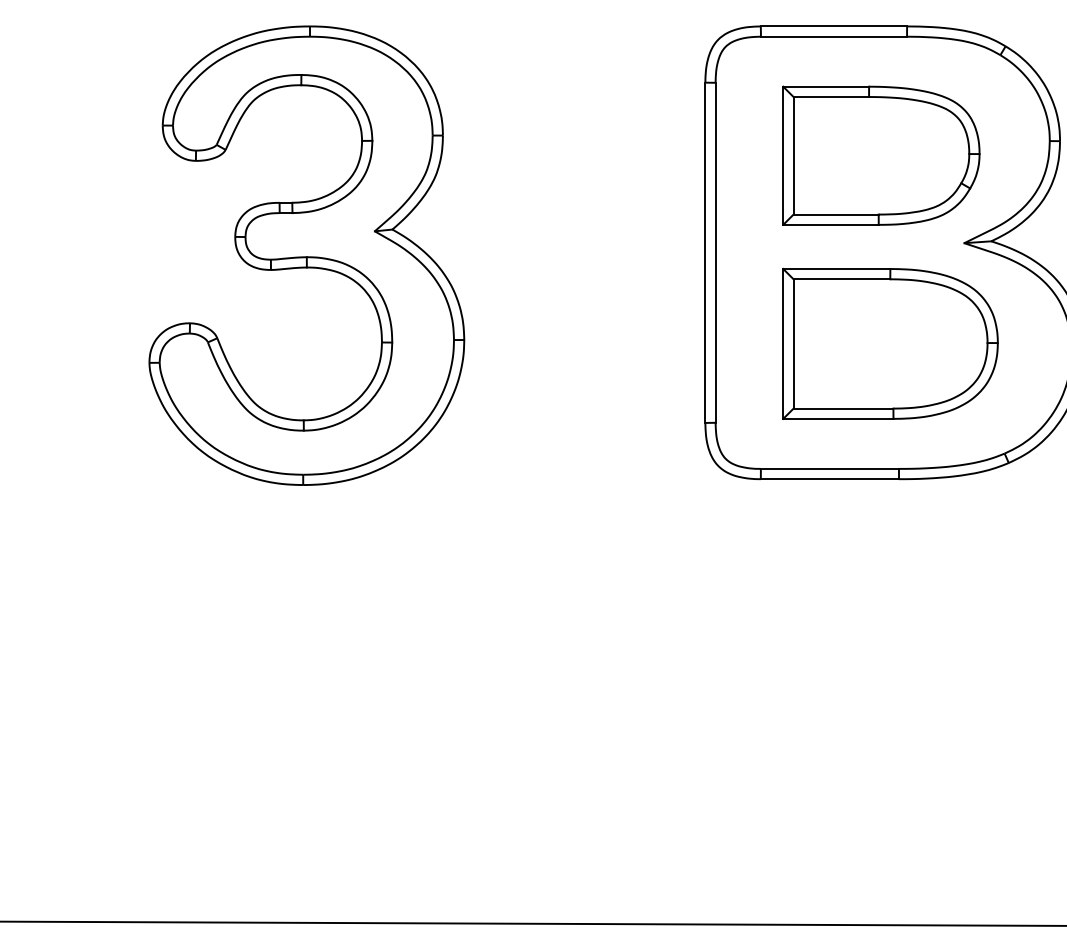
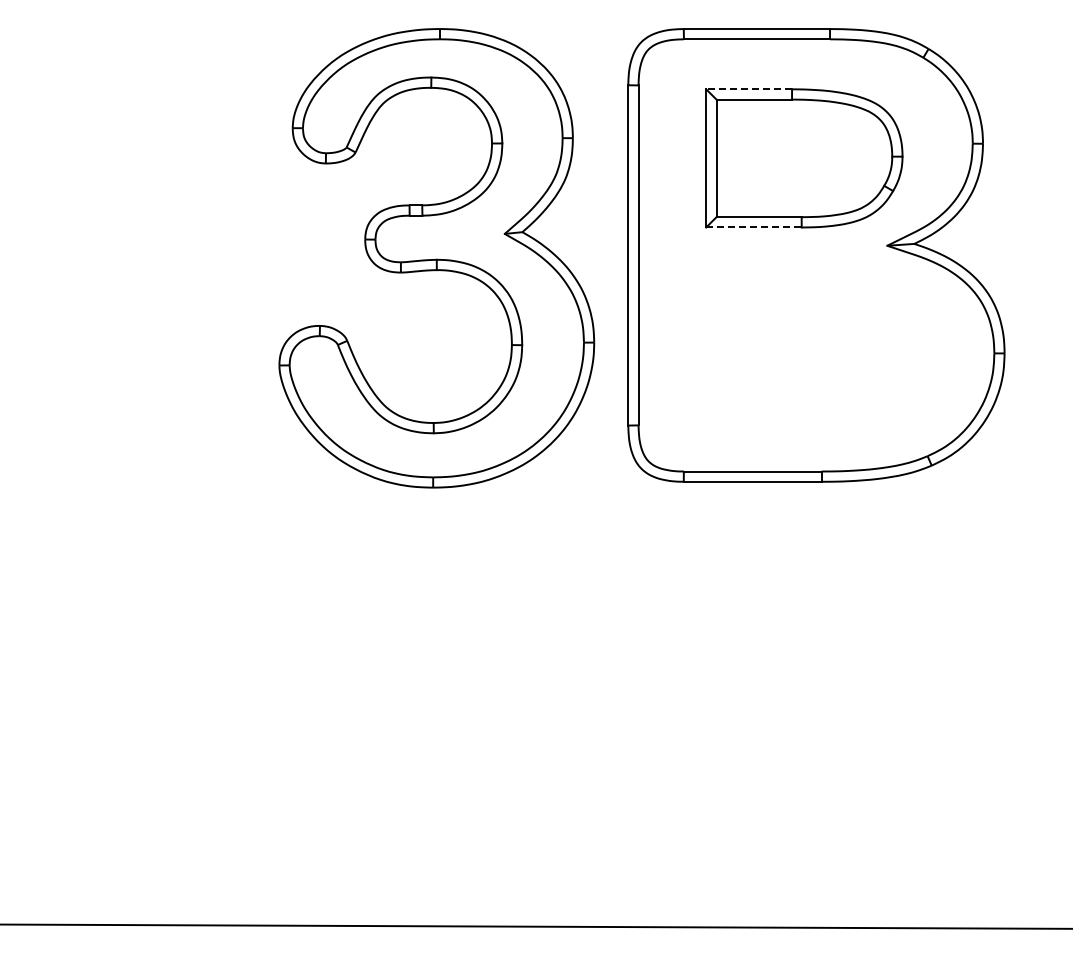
line: (826, 86) -> (749, 89), solid -> dashed
line: (830, 224) -> (753, 227), solid -> dashed
part: (306, 255) -> (436, 258), moved
part: (890, 343) -> (813, 346), removed

